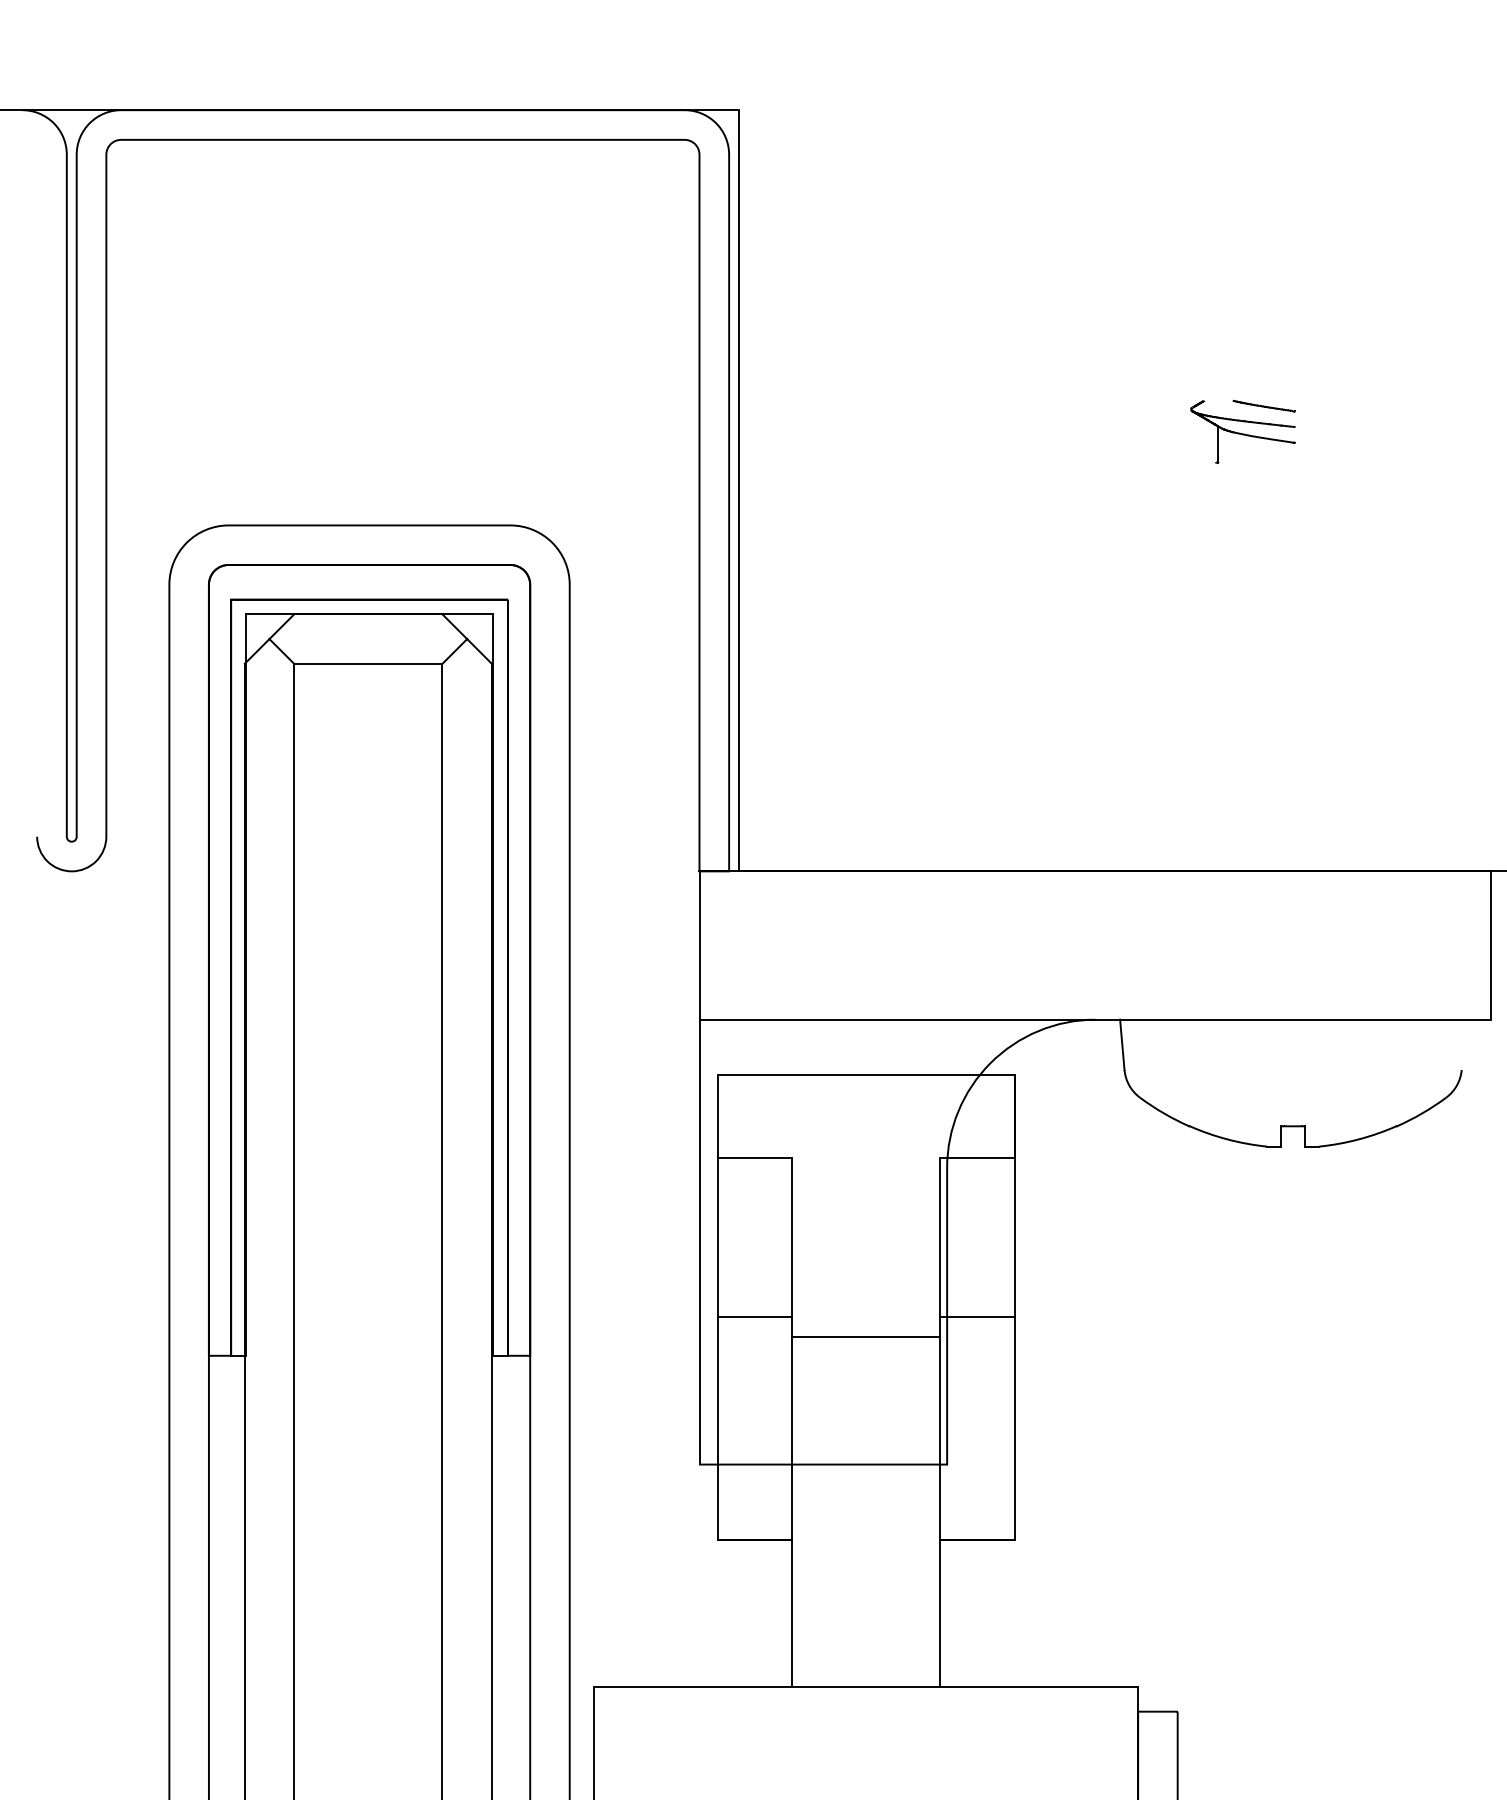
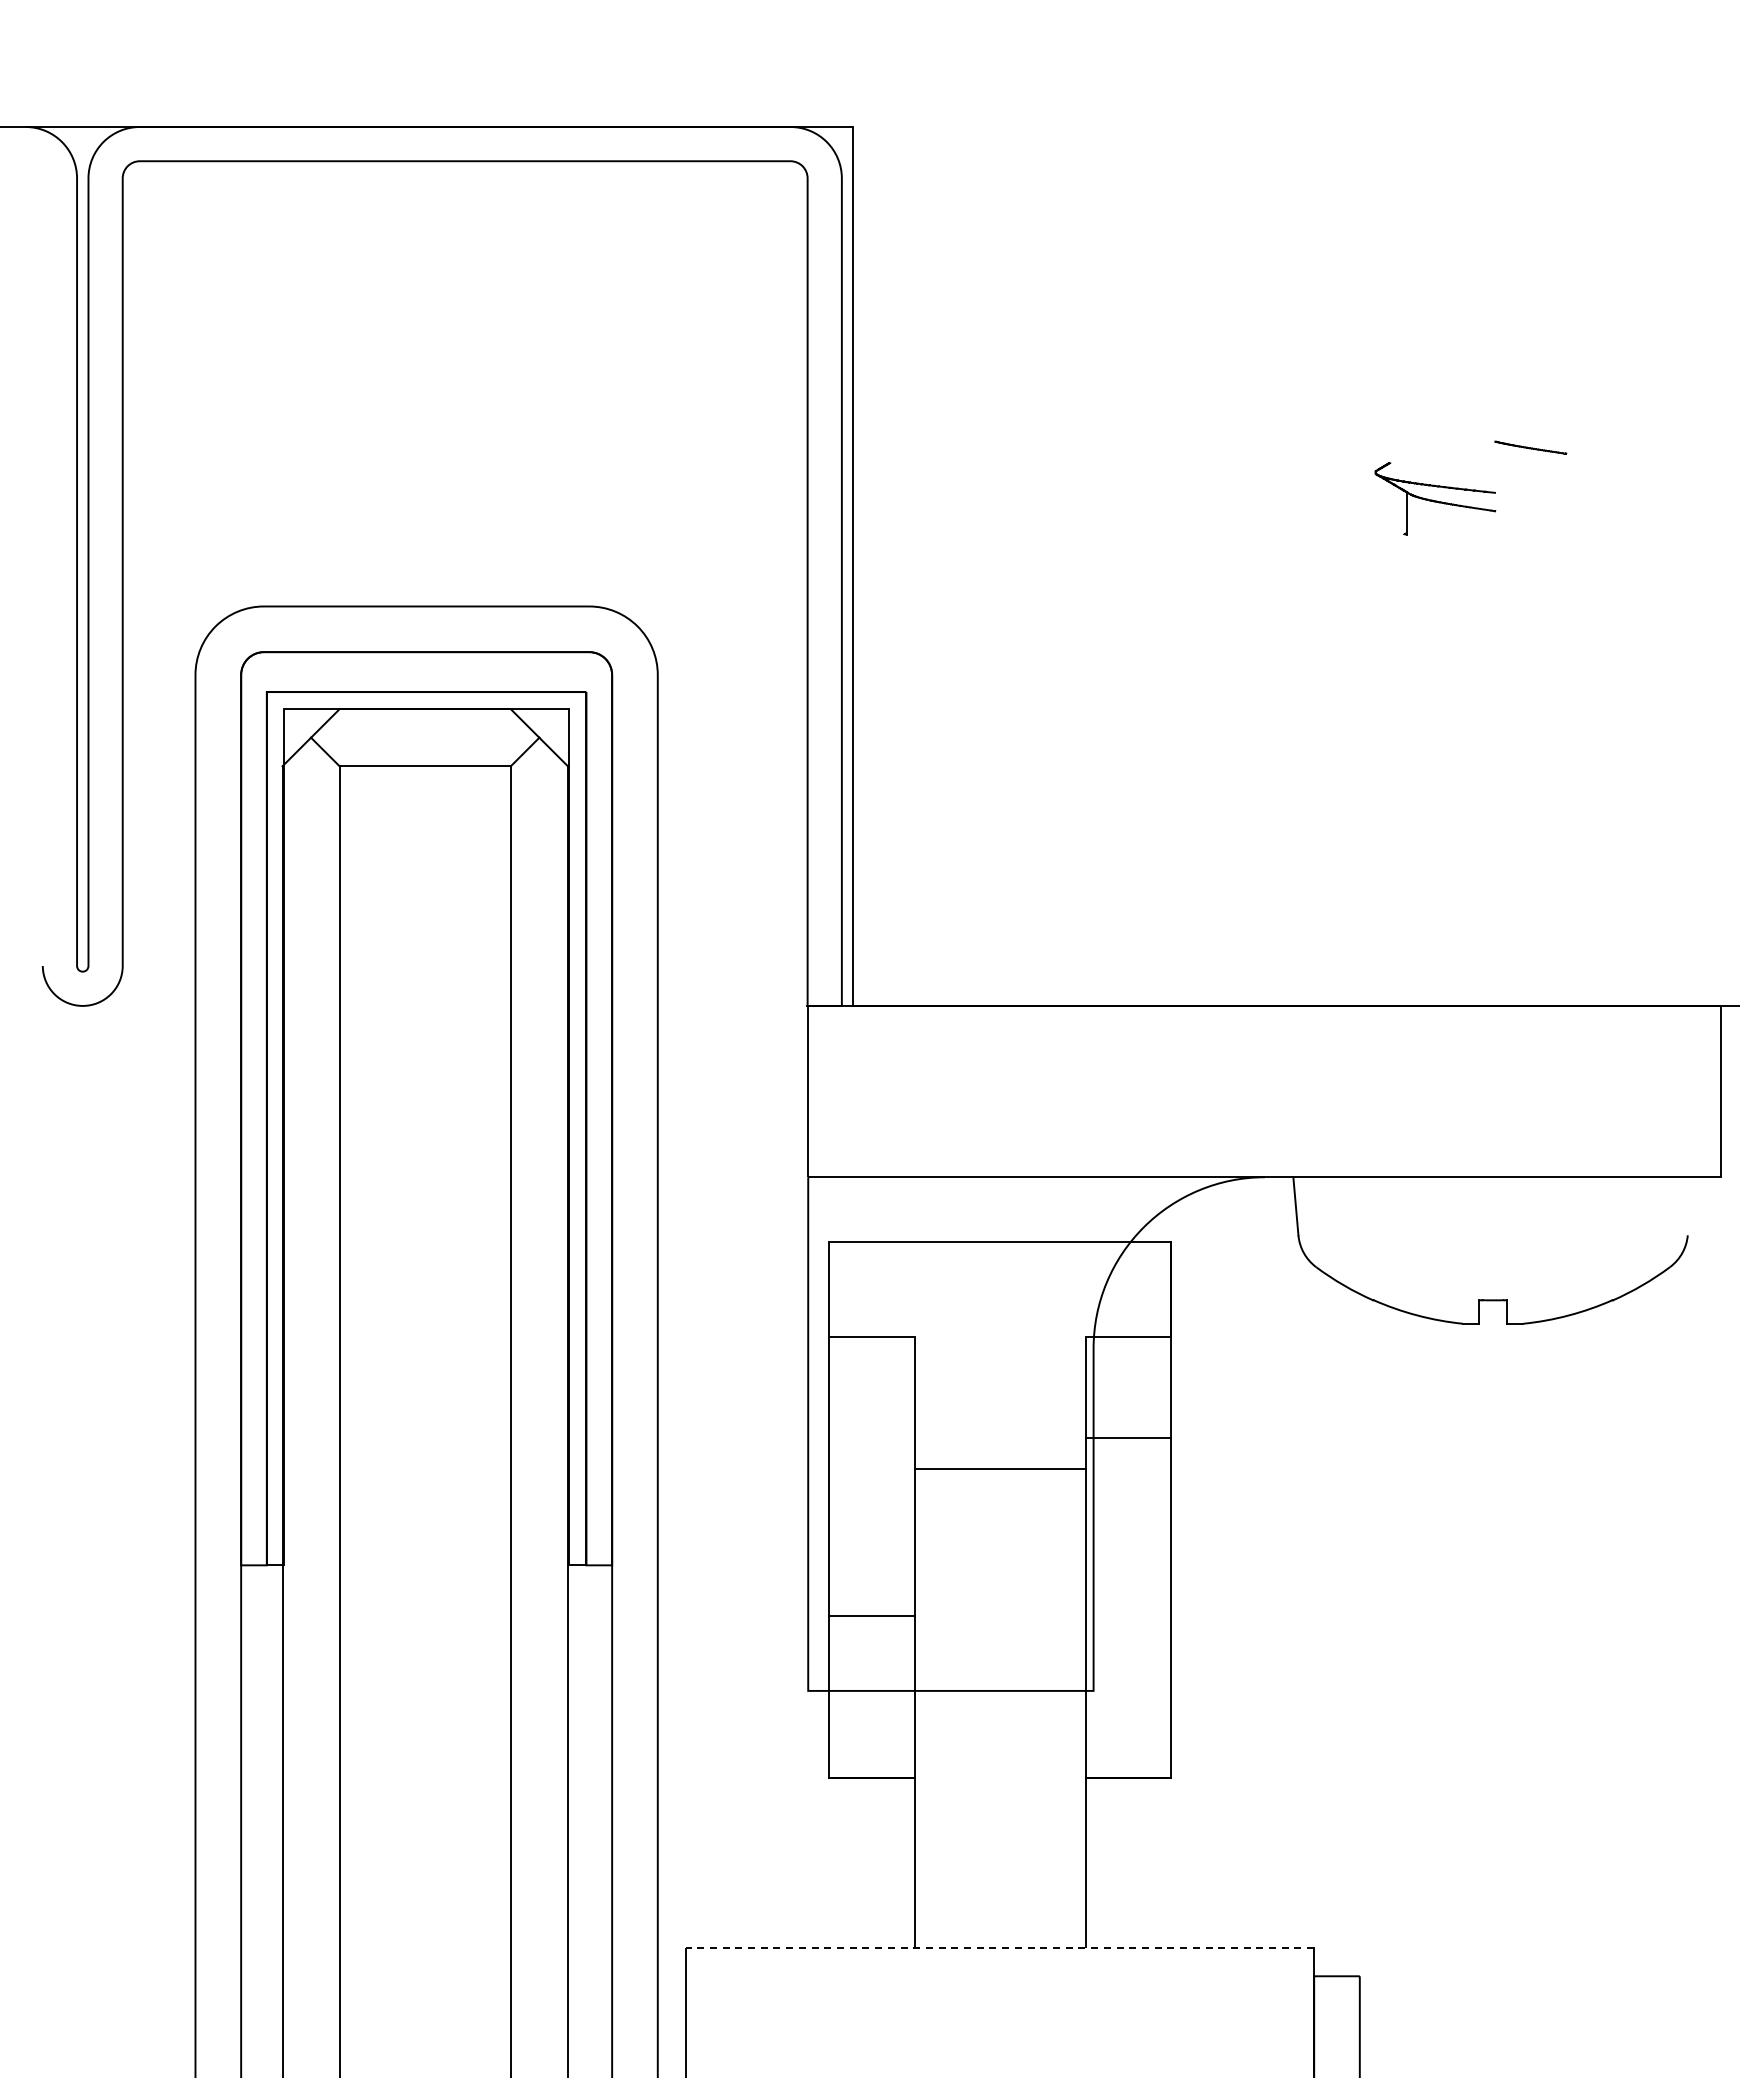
line: (1264, 405) -> (1530, 447), moved
line: (754, 1316) -> (871, 1615), moved
line: (977, 1316) -> (1128, 1437), moved
line: (865, 1337) -> (999, 1469), moved
line: (866, 1686) -> (1000, 1947), solid -> dashed

